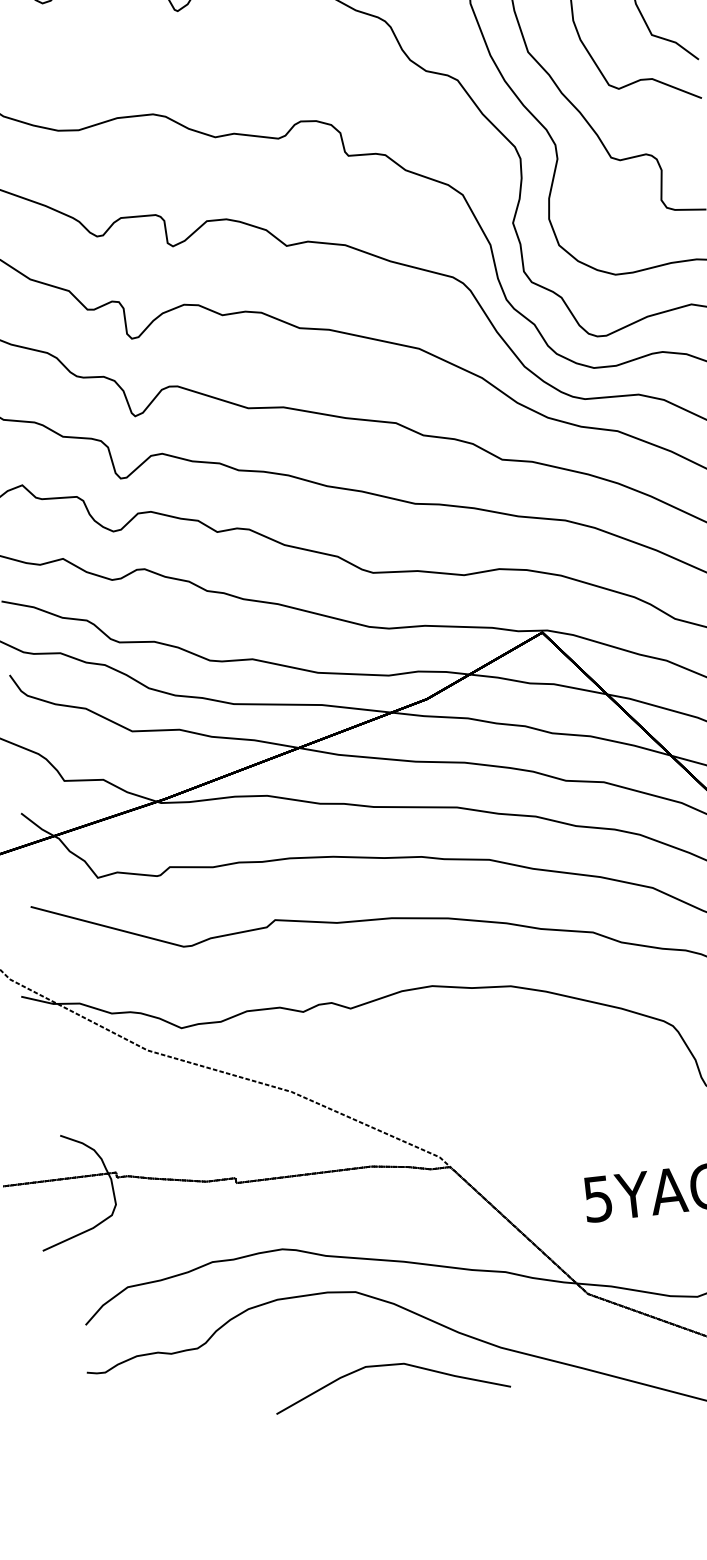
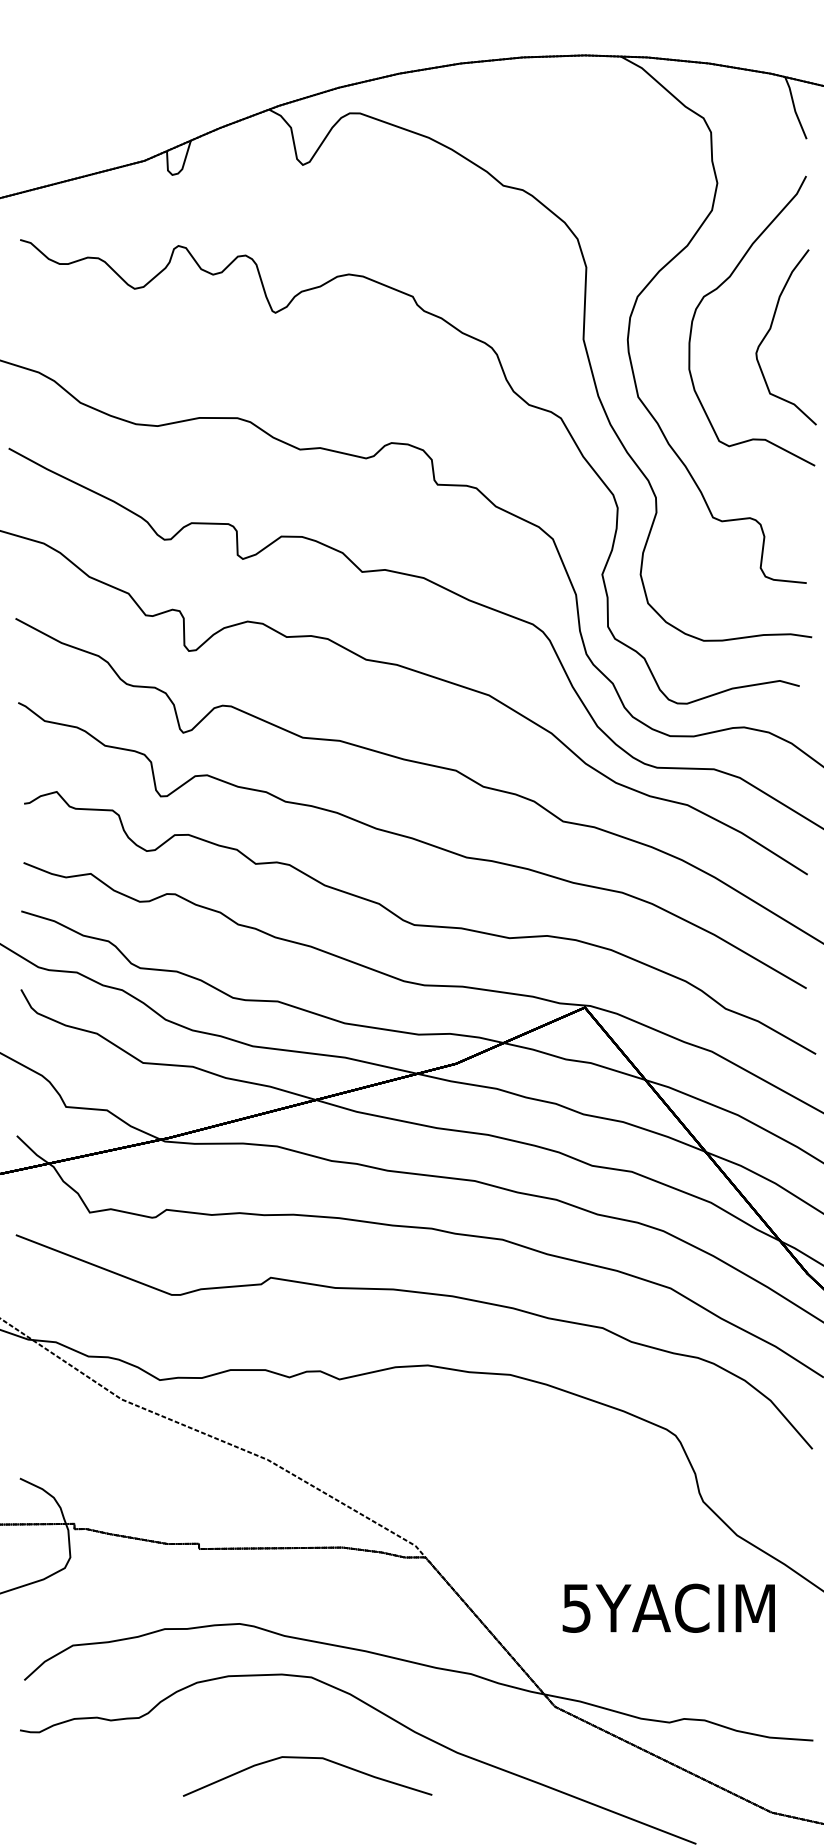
curve: (389, 1365) -> (307, 1758), moved

